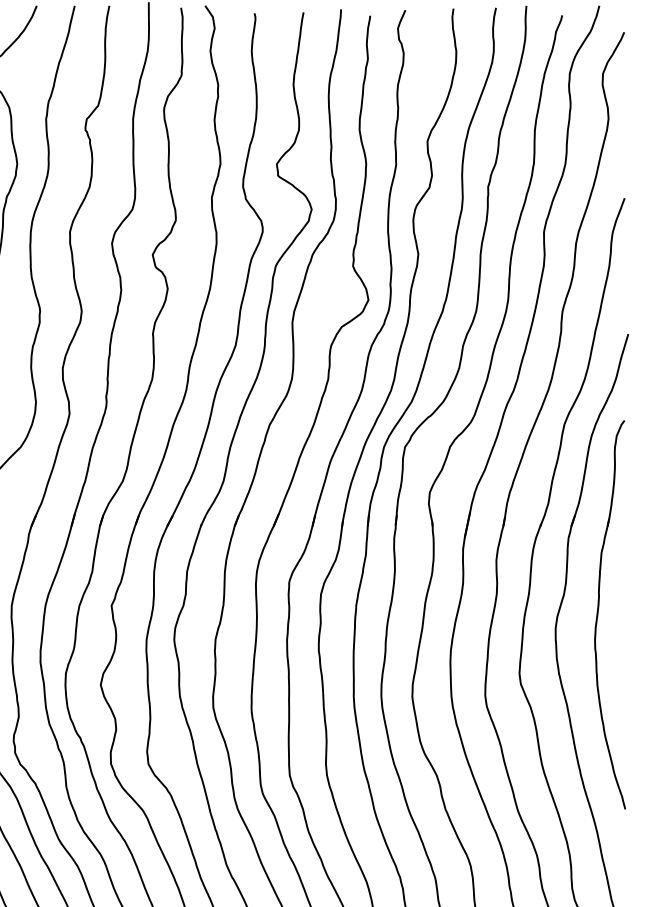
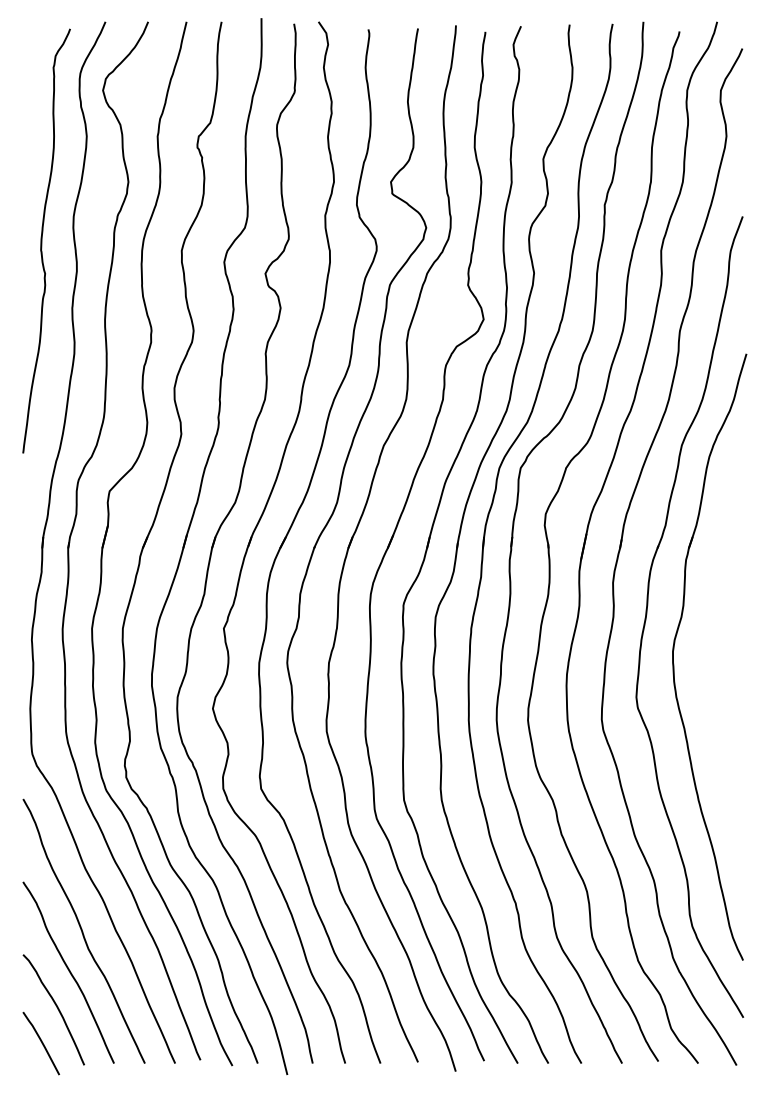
part: (598, 614) -> (716, 637), removed

